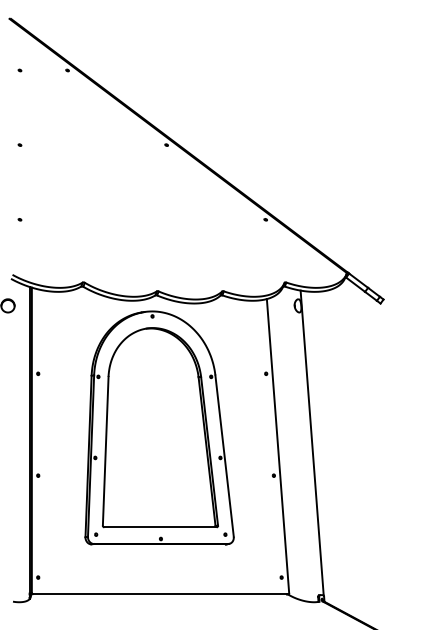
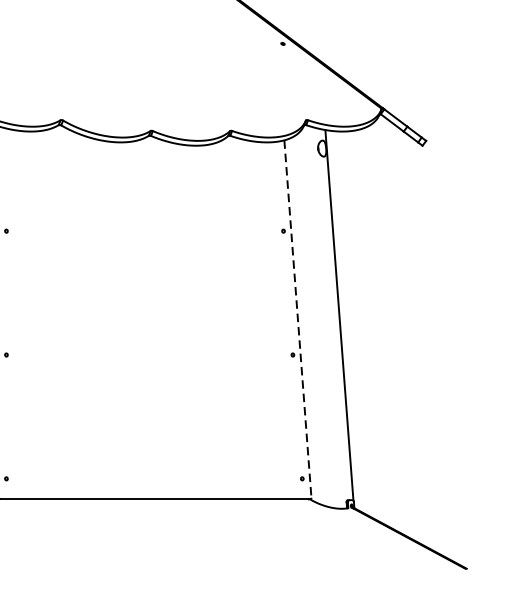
part: (159, 427) -> (153, 296), removed
line: (278, 446) -> (298, 319), solid -> dashed

